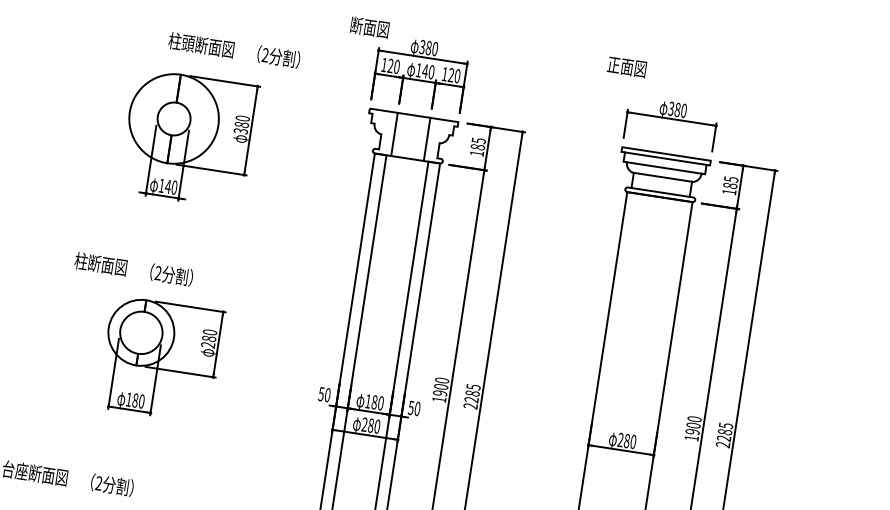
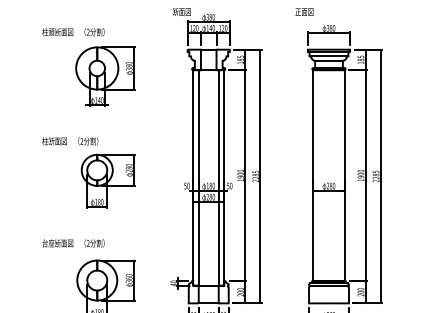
text: (234, 50) -> (73, 32), moved
text: (134, 269) -> (70, 141), moved

